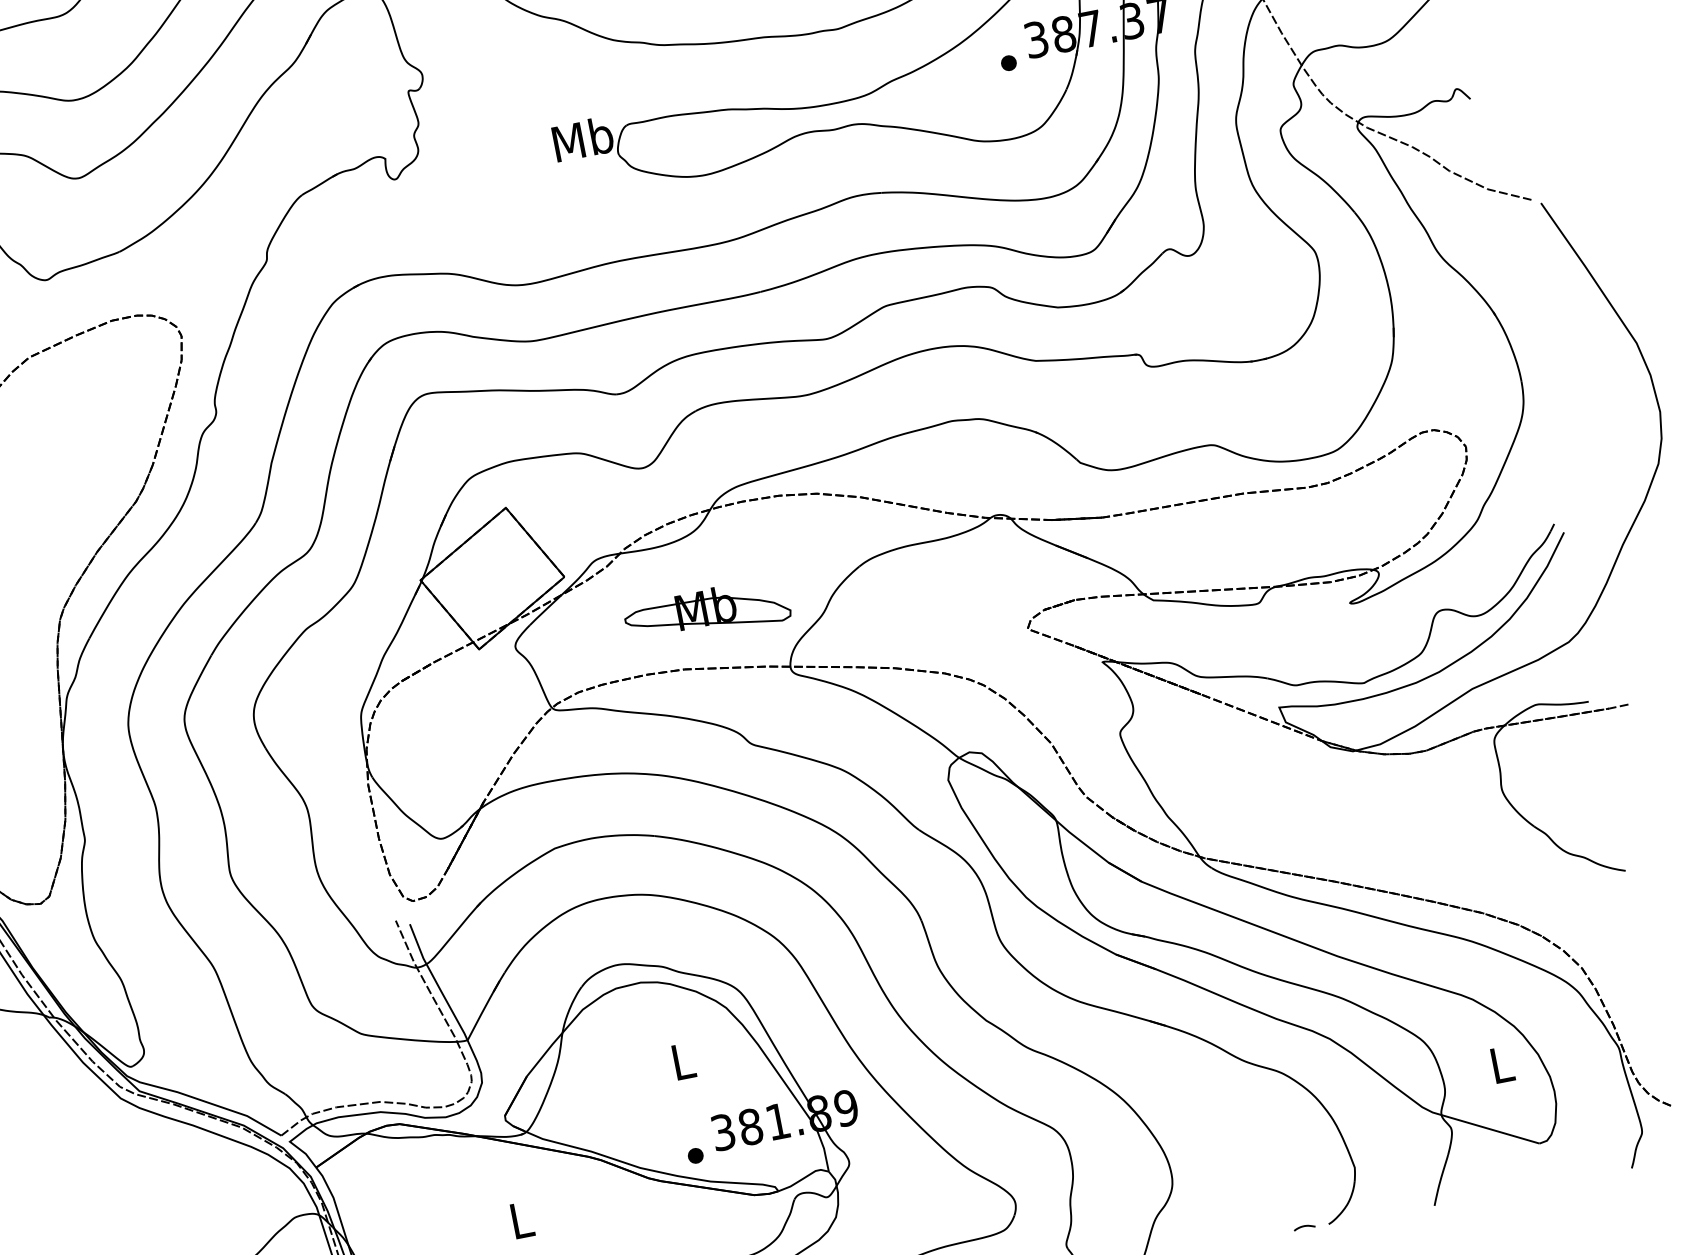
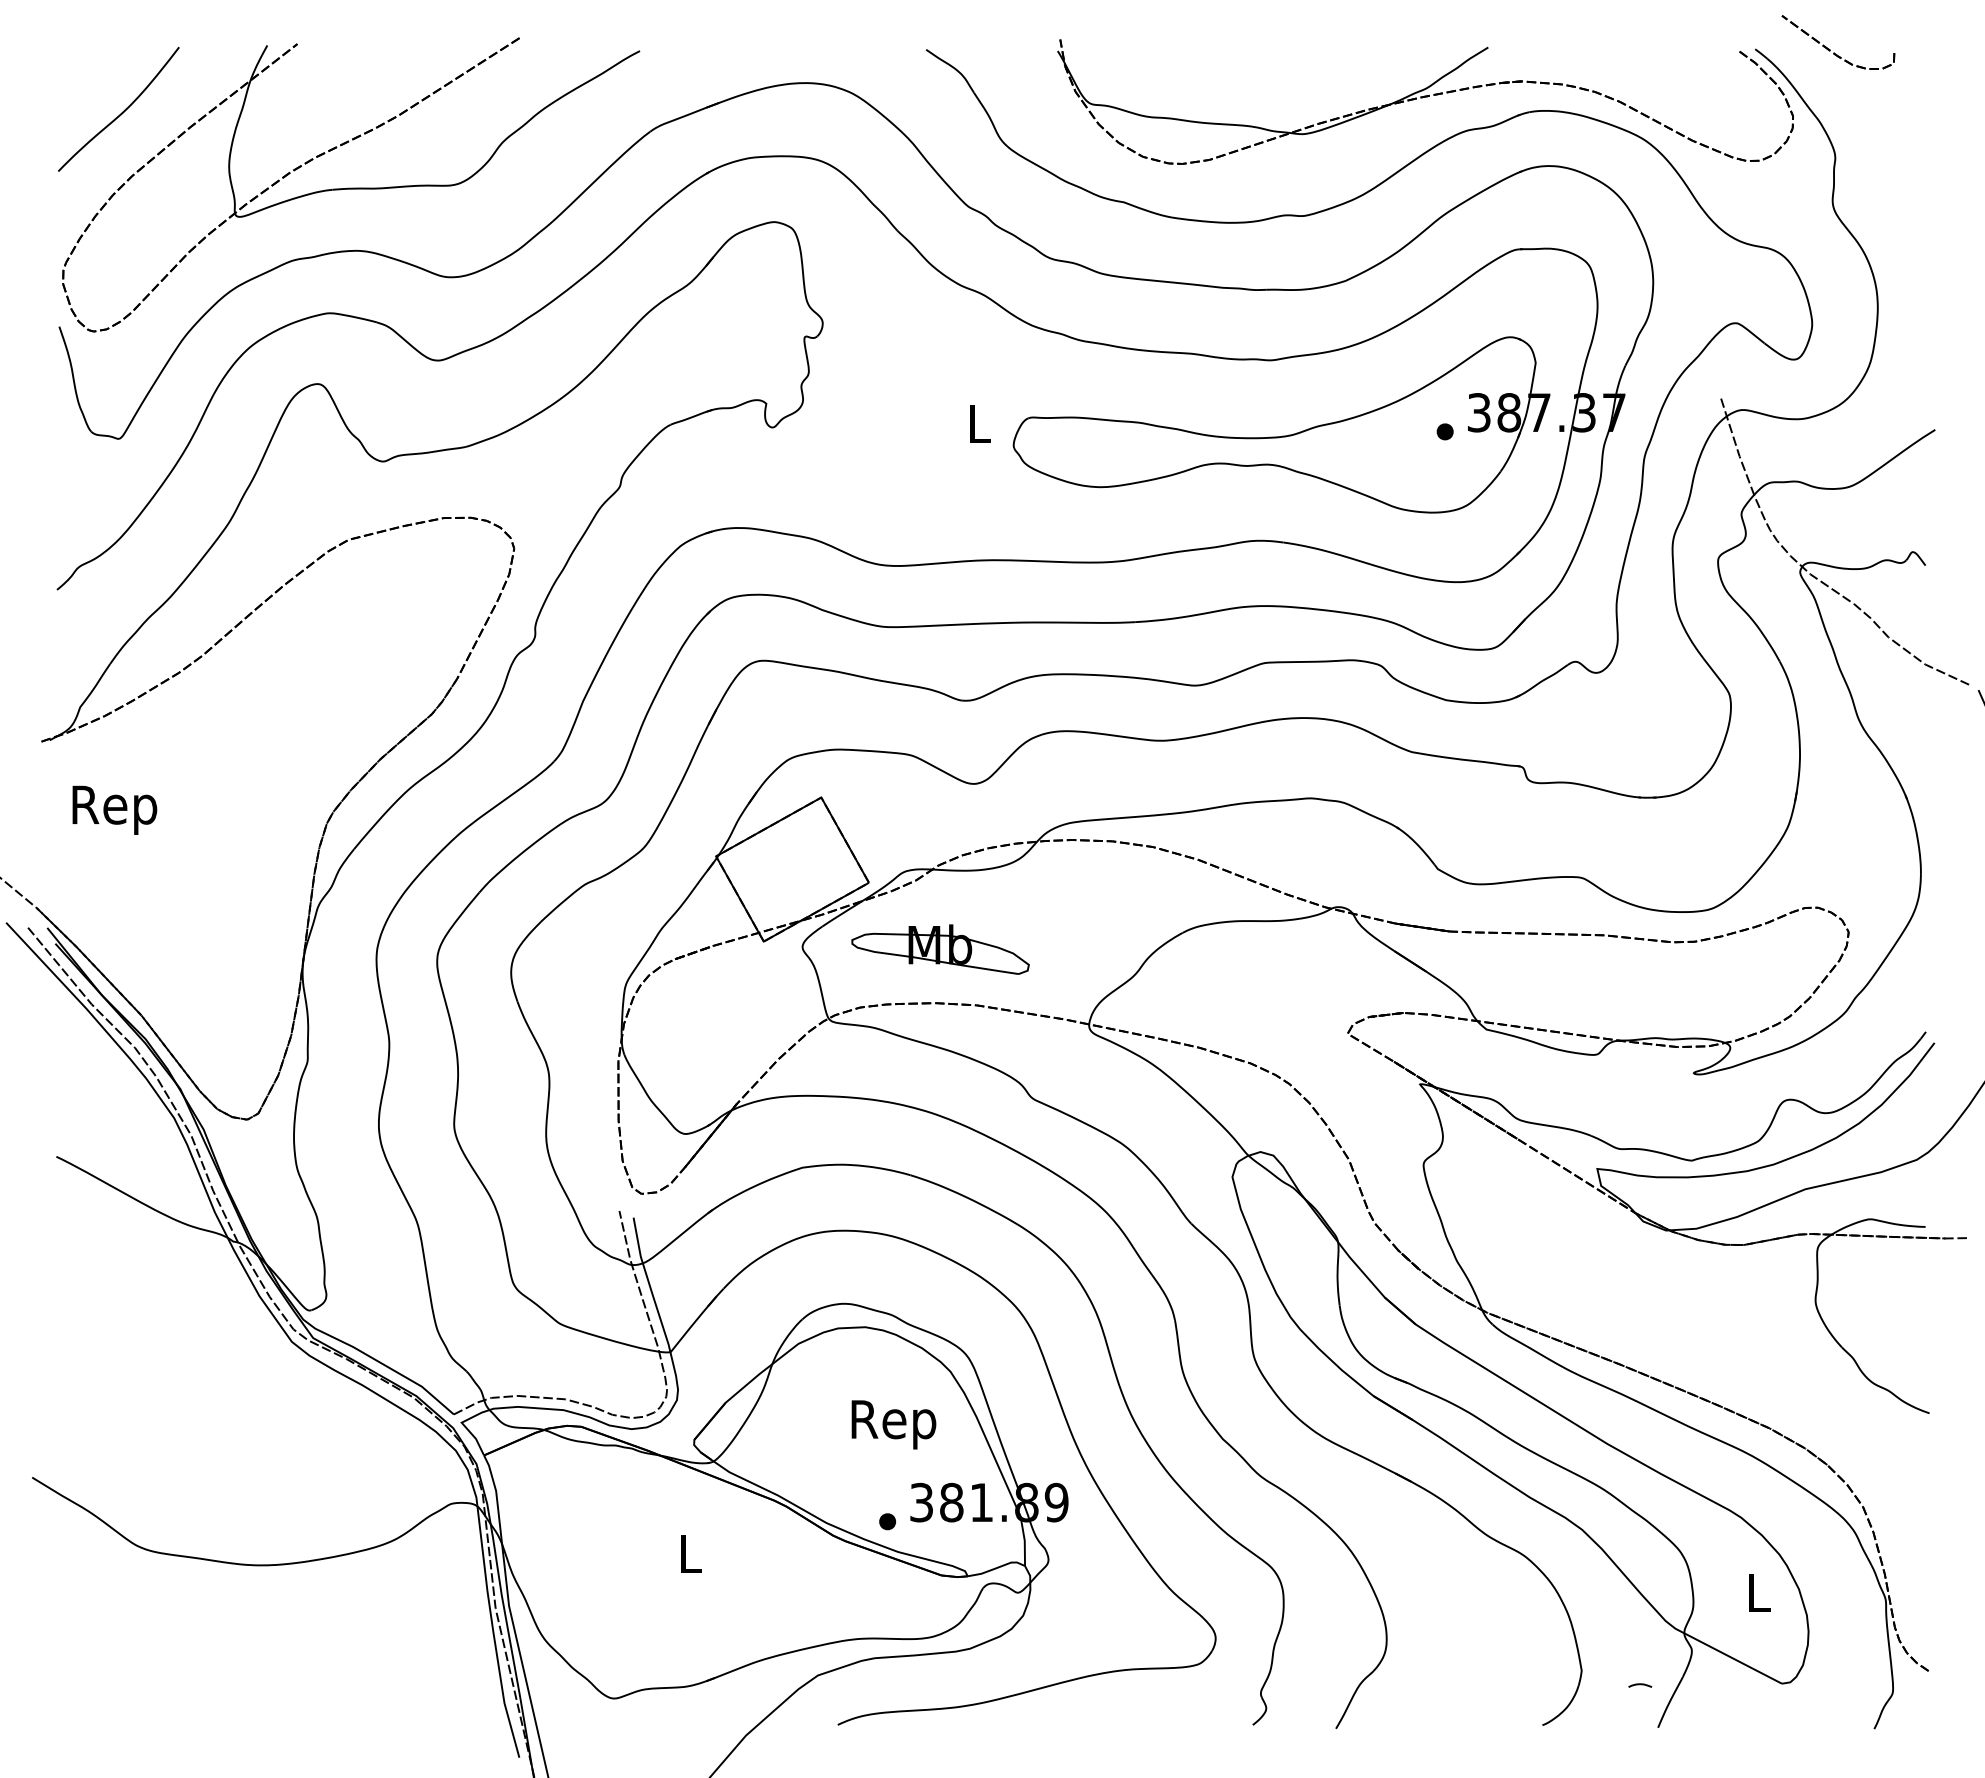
text: (583, 138) -> (979, 423), Mb -> L
part: (707, 612) -> (940, 949), moved
text: (683, 1066) -> (893, 1424), L -> Rep
curve: (1304, 1227) -> (1640, 1685), moved

